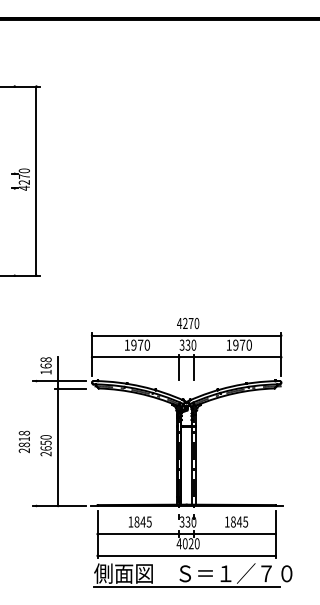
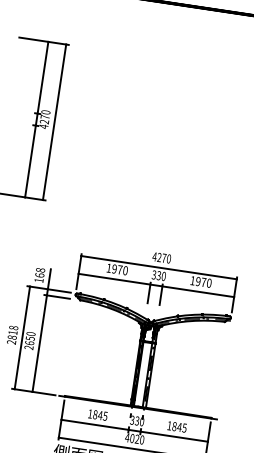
line: (14, 180) -> (36, 119), added
line: (36, 443) -> (22, 337), added

